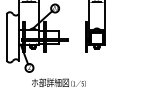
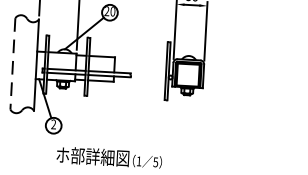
line: (6, 37) -> (12, 64), solid -> dashed

